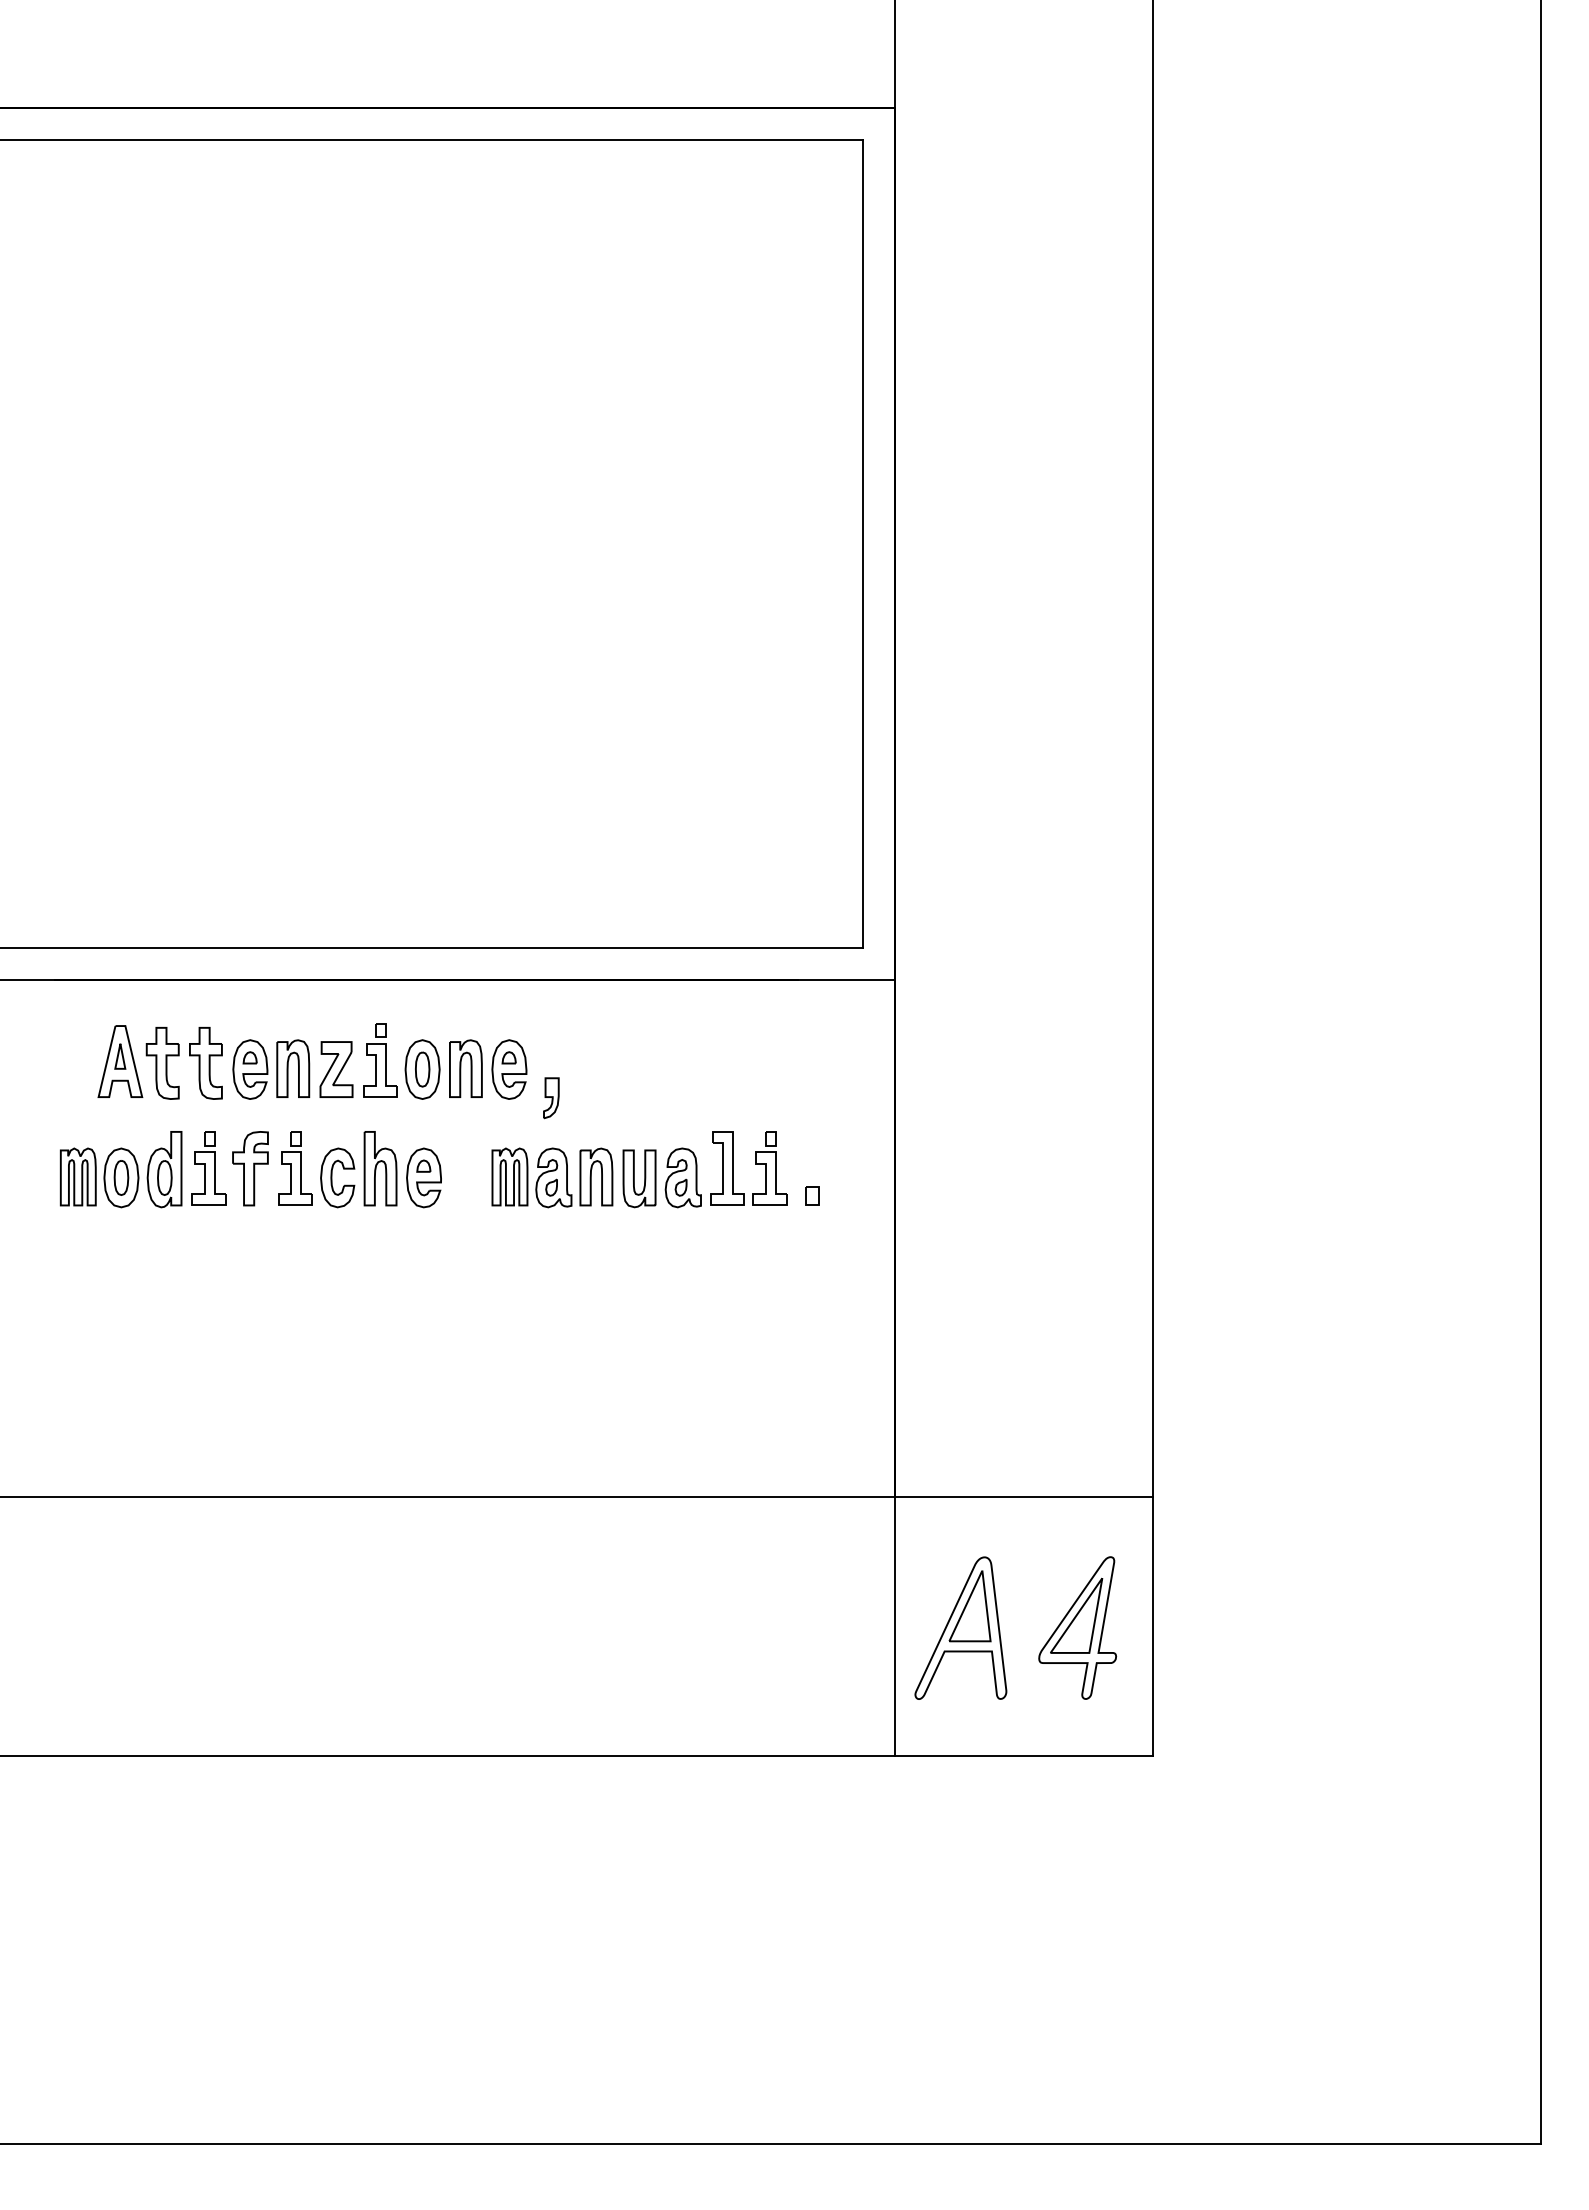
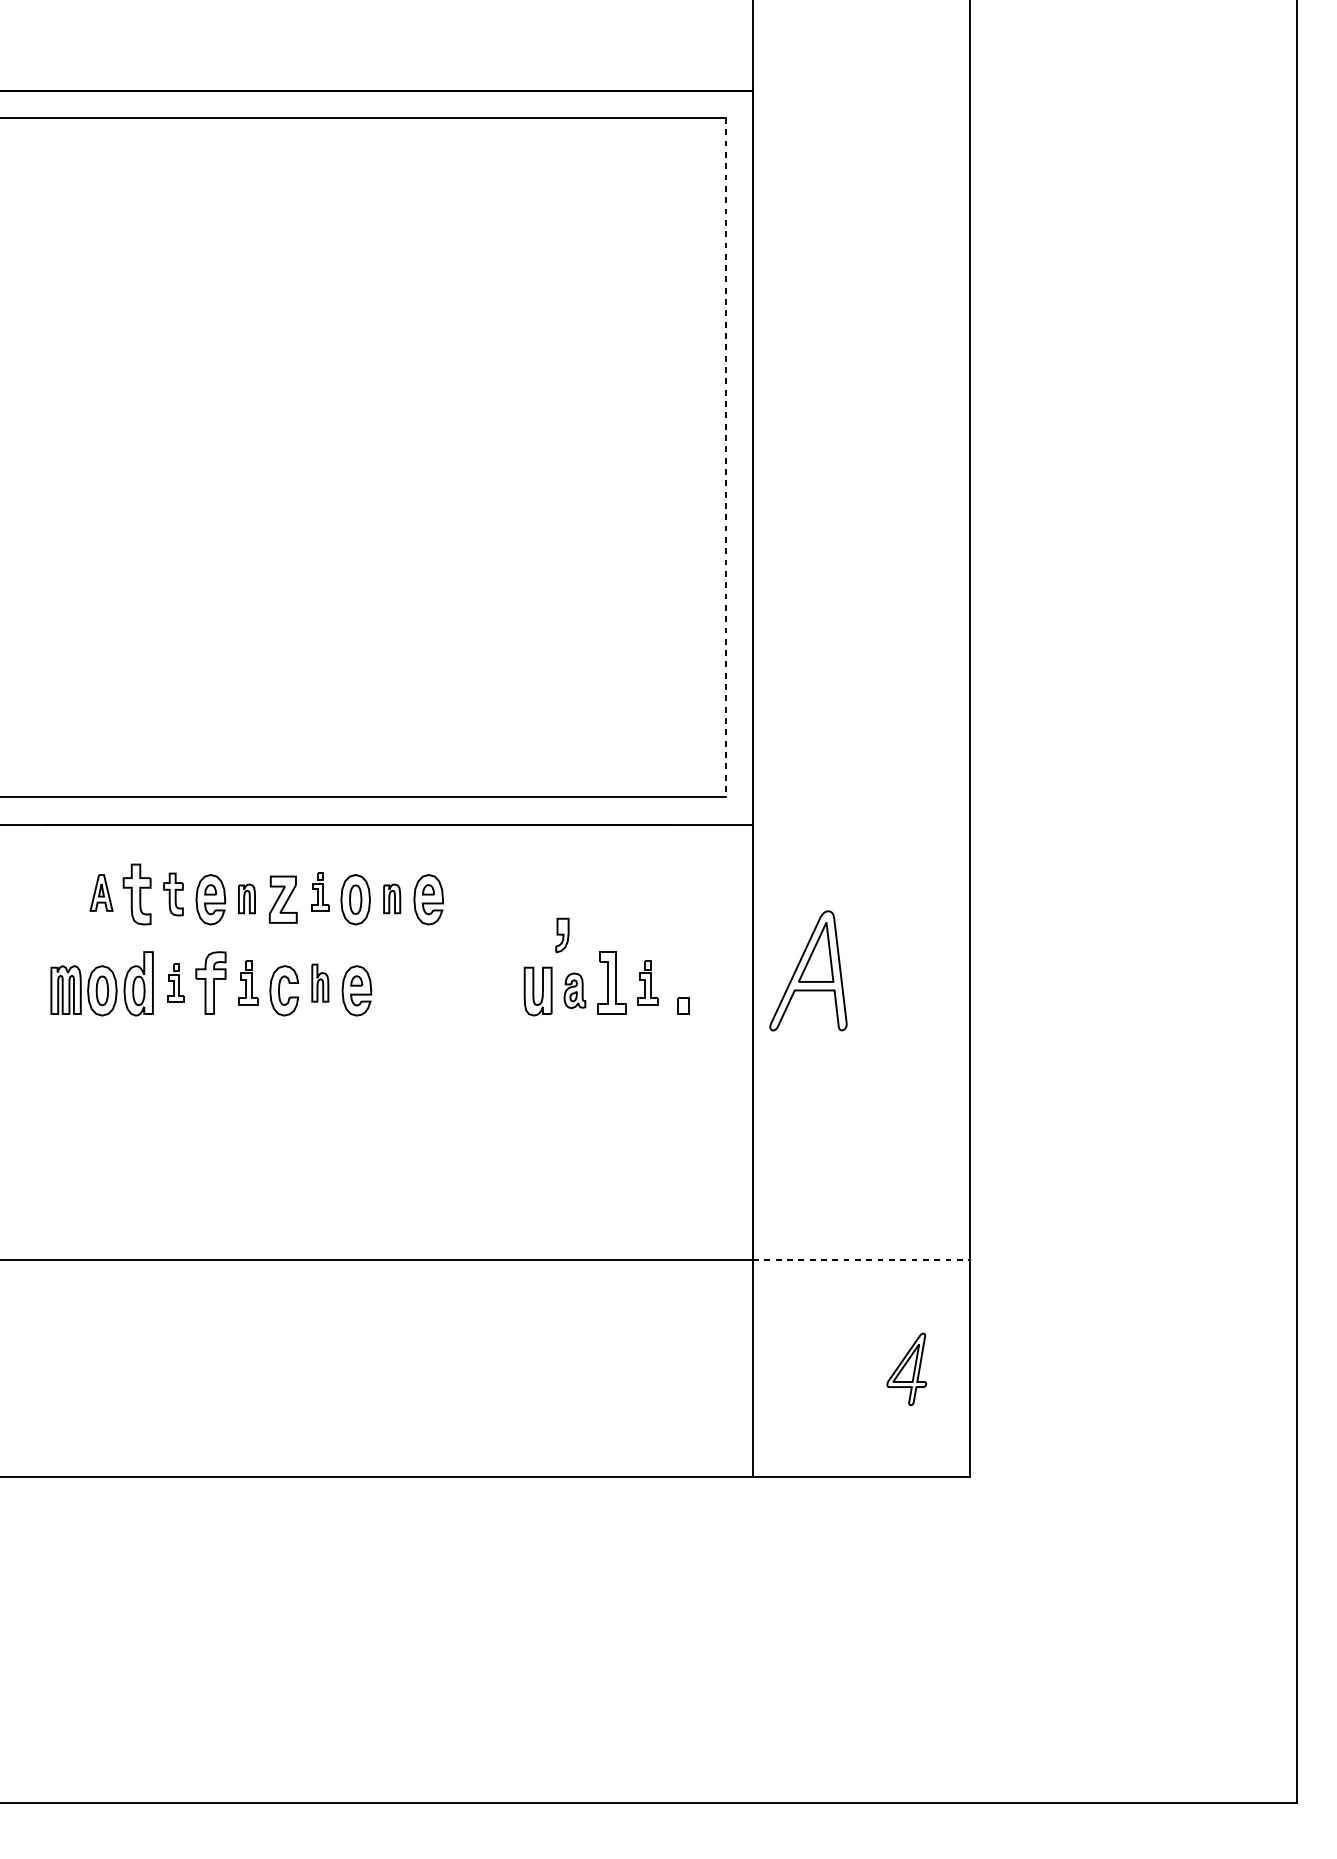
line: (862, 544) -> (725, 458), solid -> dashed
part: (380, 1060) -> (320, 892), size x0.6
part: (120, 1061) -> (101, 892), size x0.6
part: (205, 1063) -> (173, 894), size x0.7
part: (293, 1068) -> (247, 898), size x0.6
part: (465, 1068) -> (391, 898), size x0.6
part: (551, 1098) -> (562, 935), moved
part: (208, 1168) -> (175, 982), size x0.6
part: (295, 1168) -> (248, 982), size x0.7
part: (380, 1168) -> (320, 982), size x0.6
part: (769, 1168) -> (647, 982), size x0.7
part: (552, 1177) -> (464, 990), removed
part: (682, 1177) -> (574, 990), size x0.7
line: (1024, 1497) -> (861, 1259), solid -> dashed
part: (960, 1627) -> (808, 970), moved
part: (1077, 1627) -> (906, 1368), size x0.6

